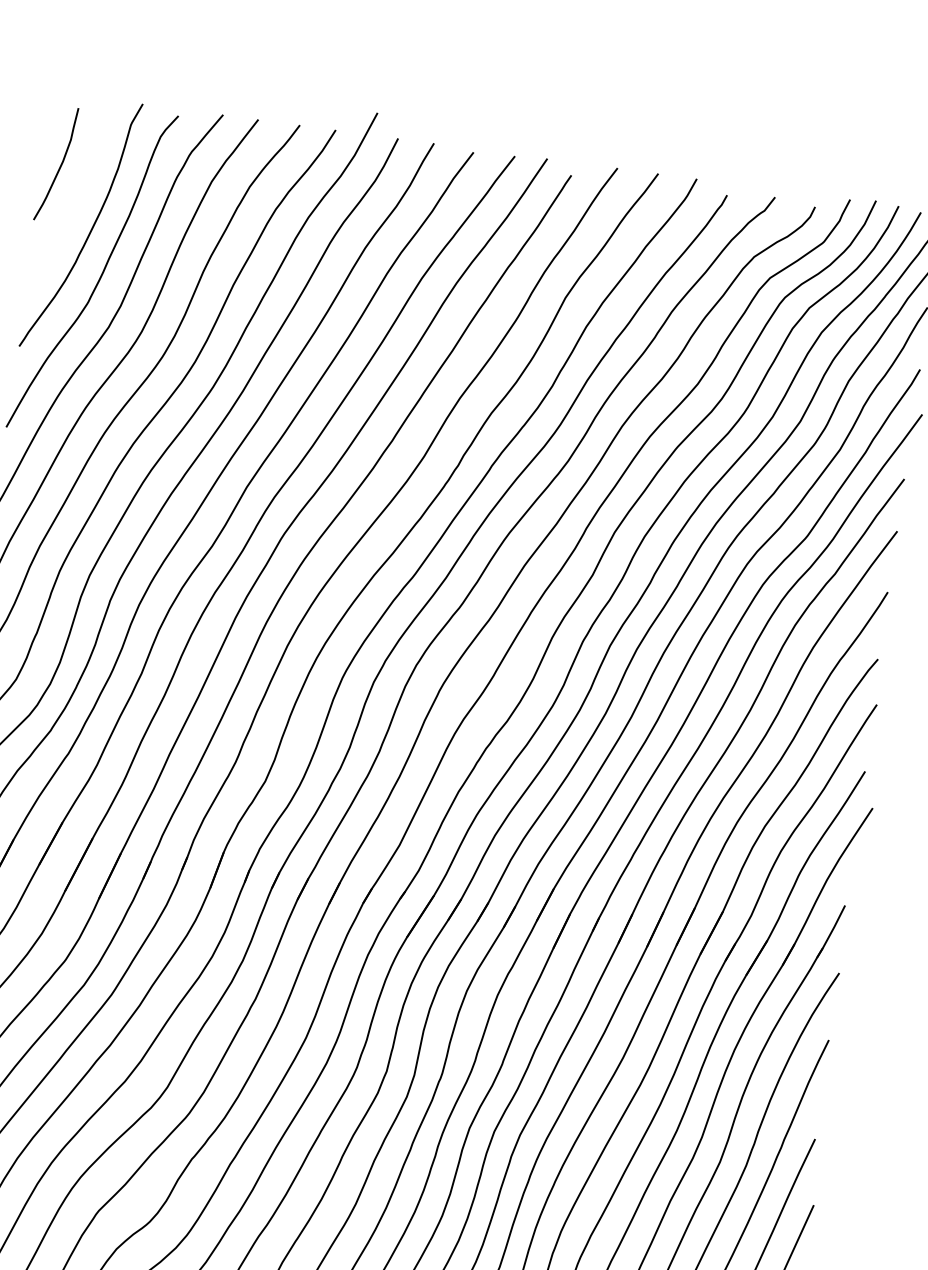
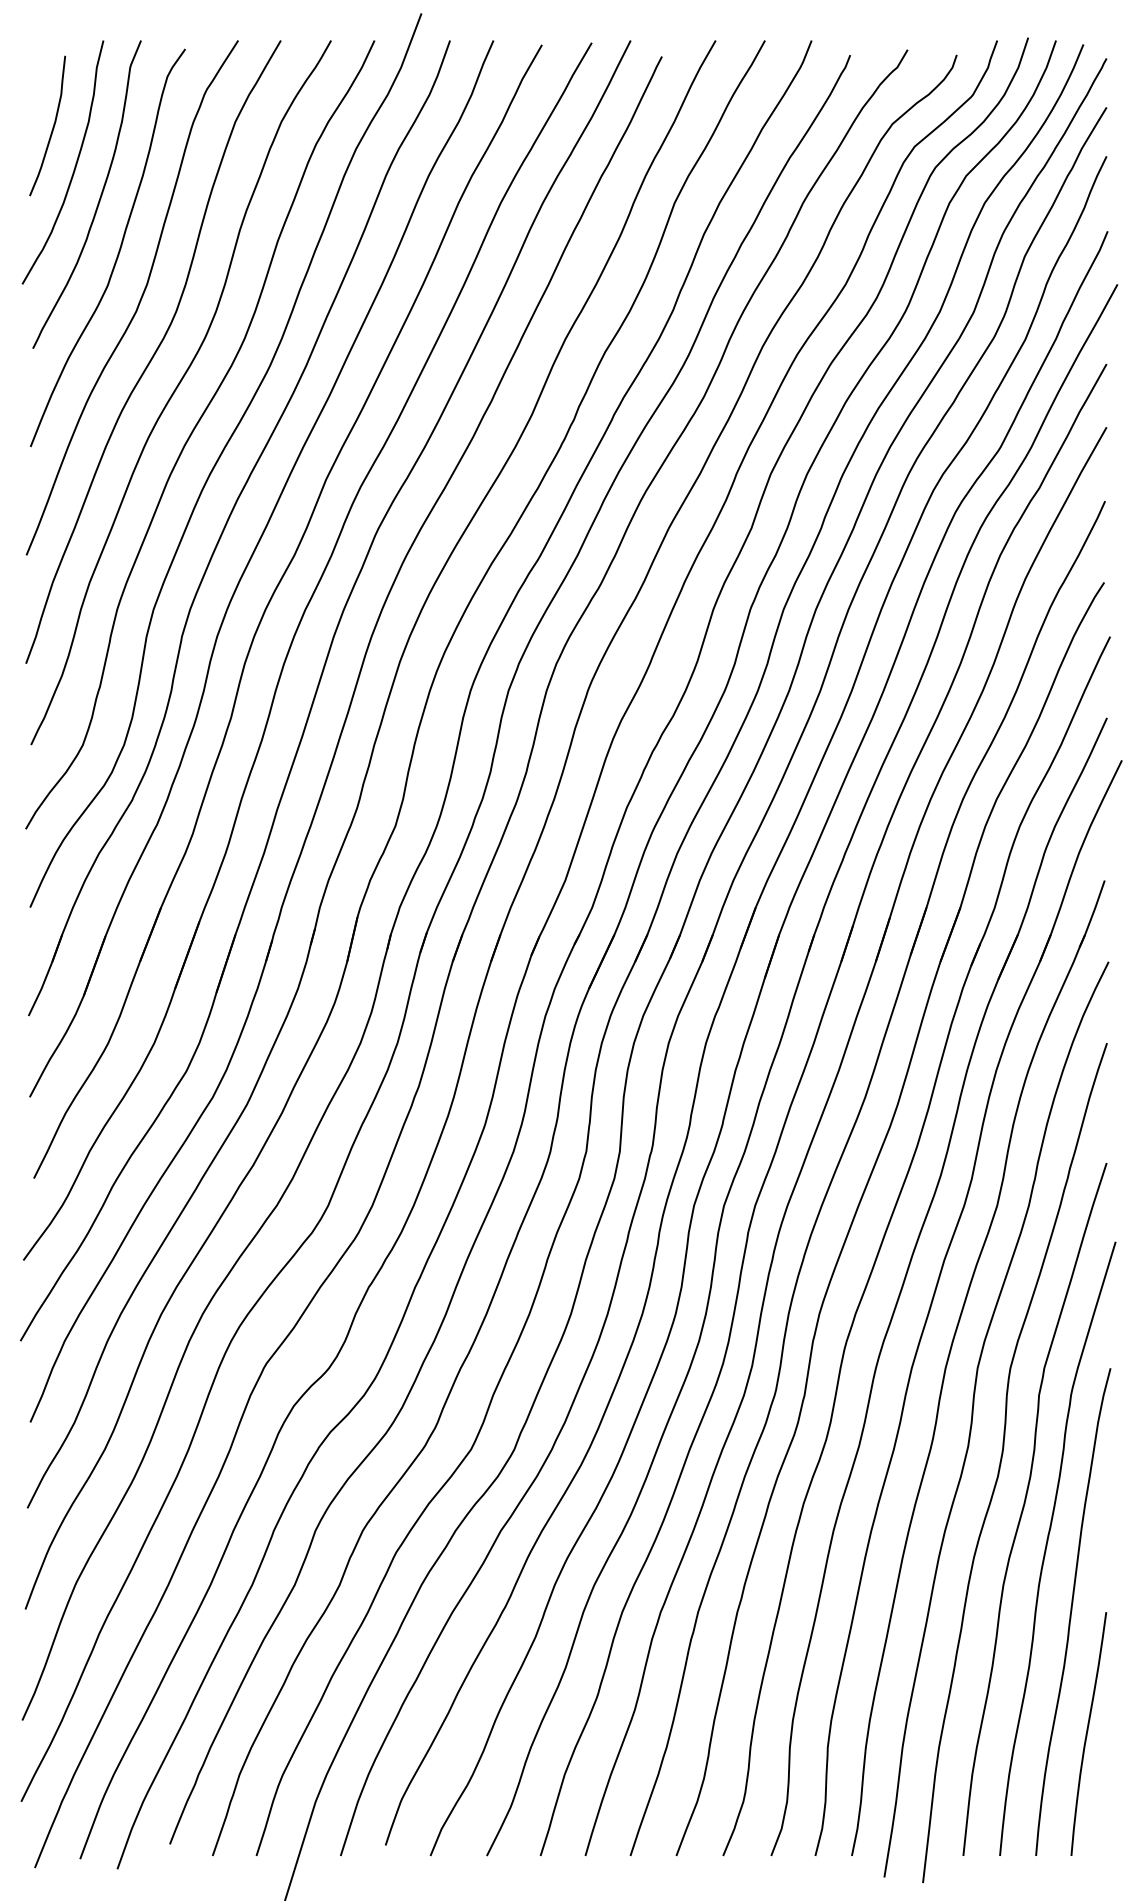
curve: (73, 200) -> (74, 166), added

